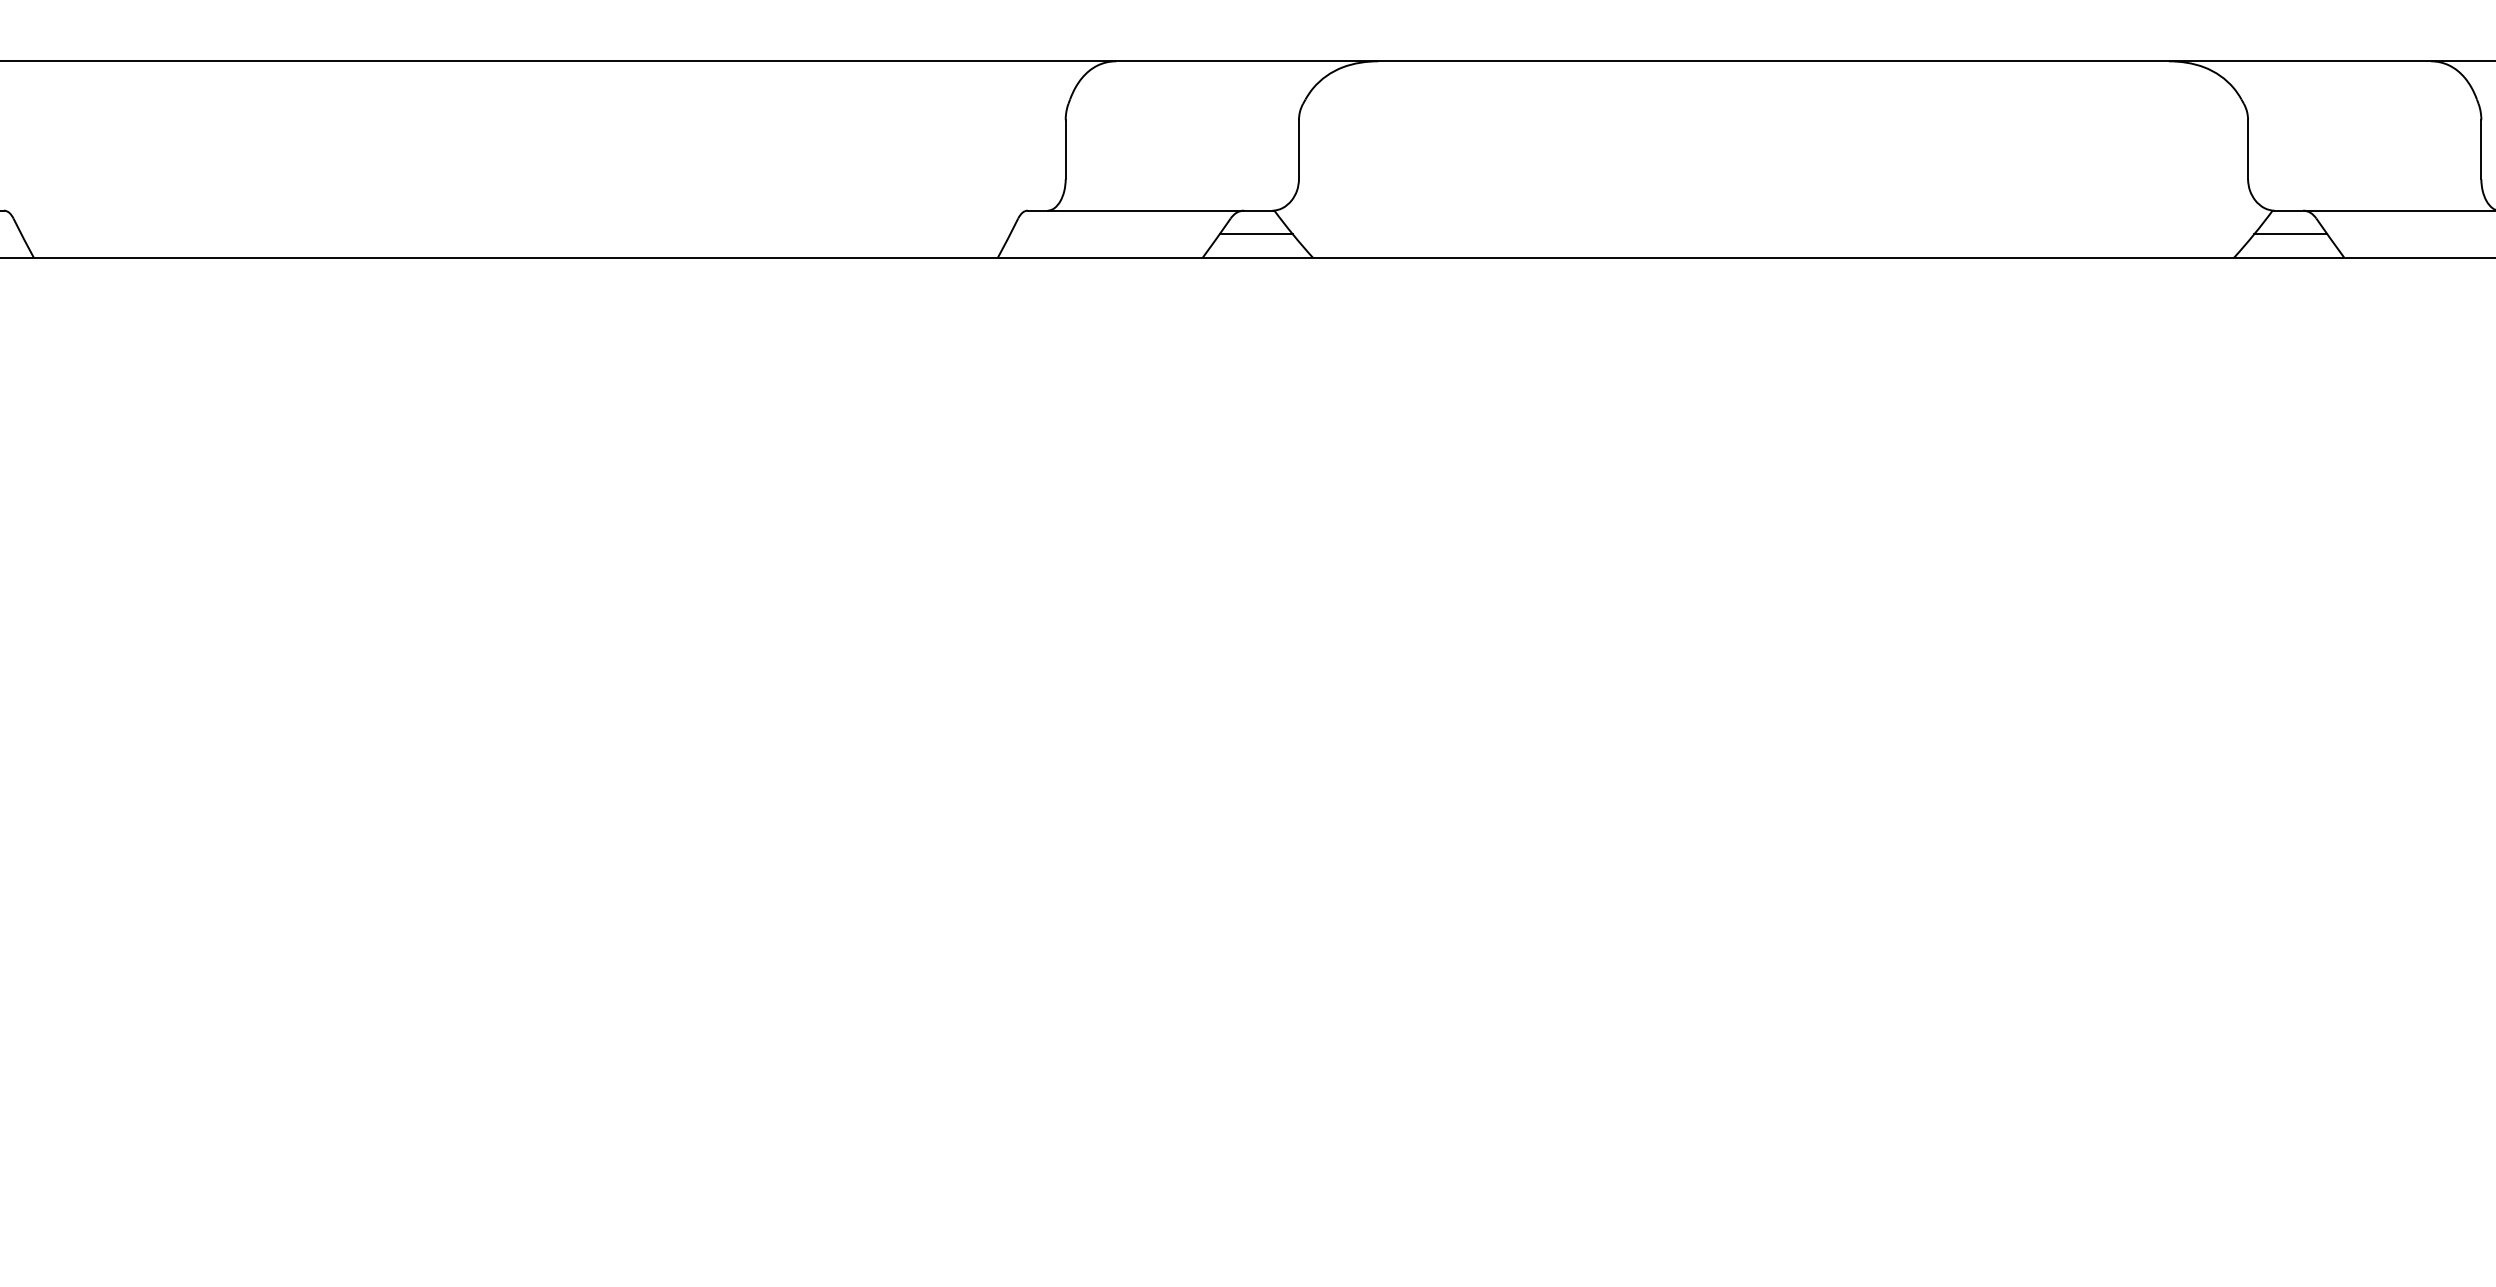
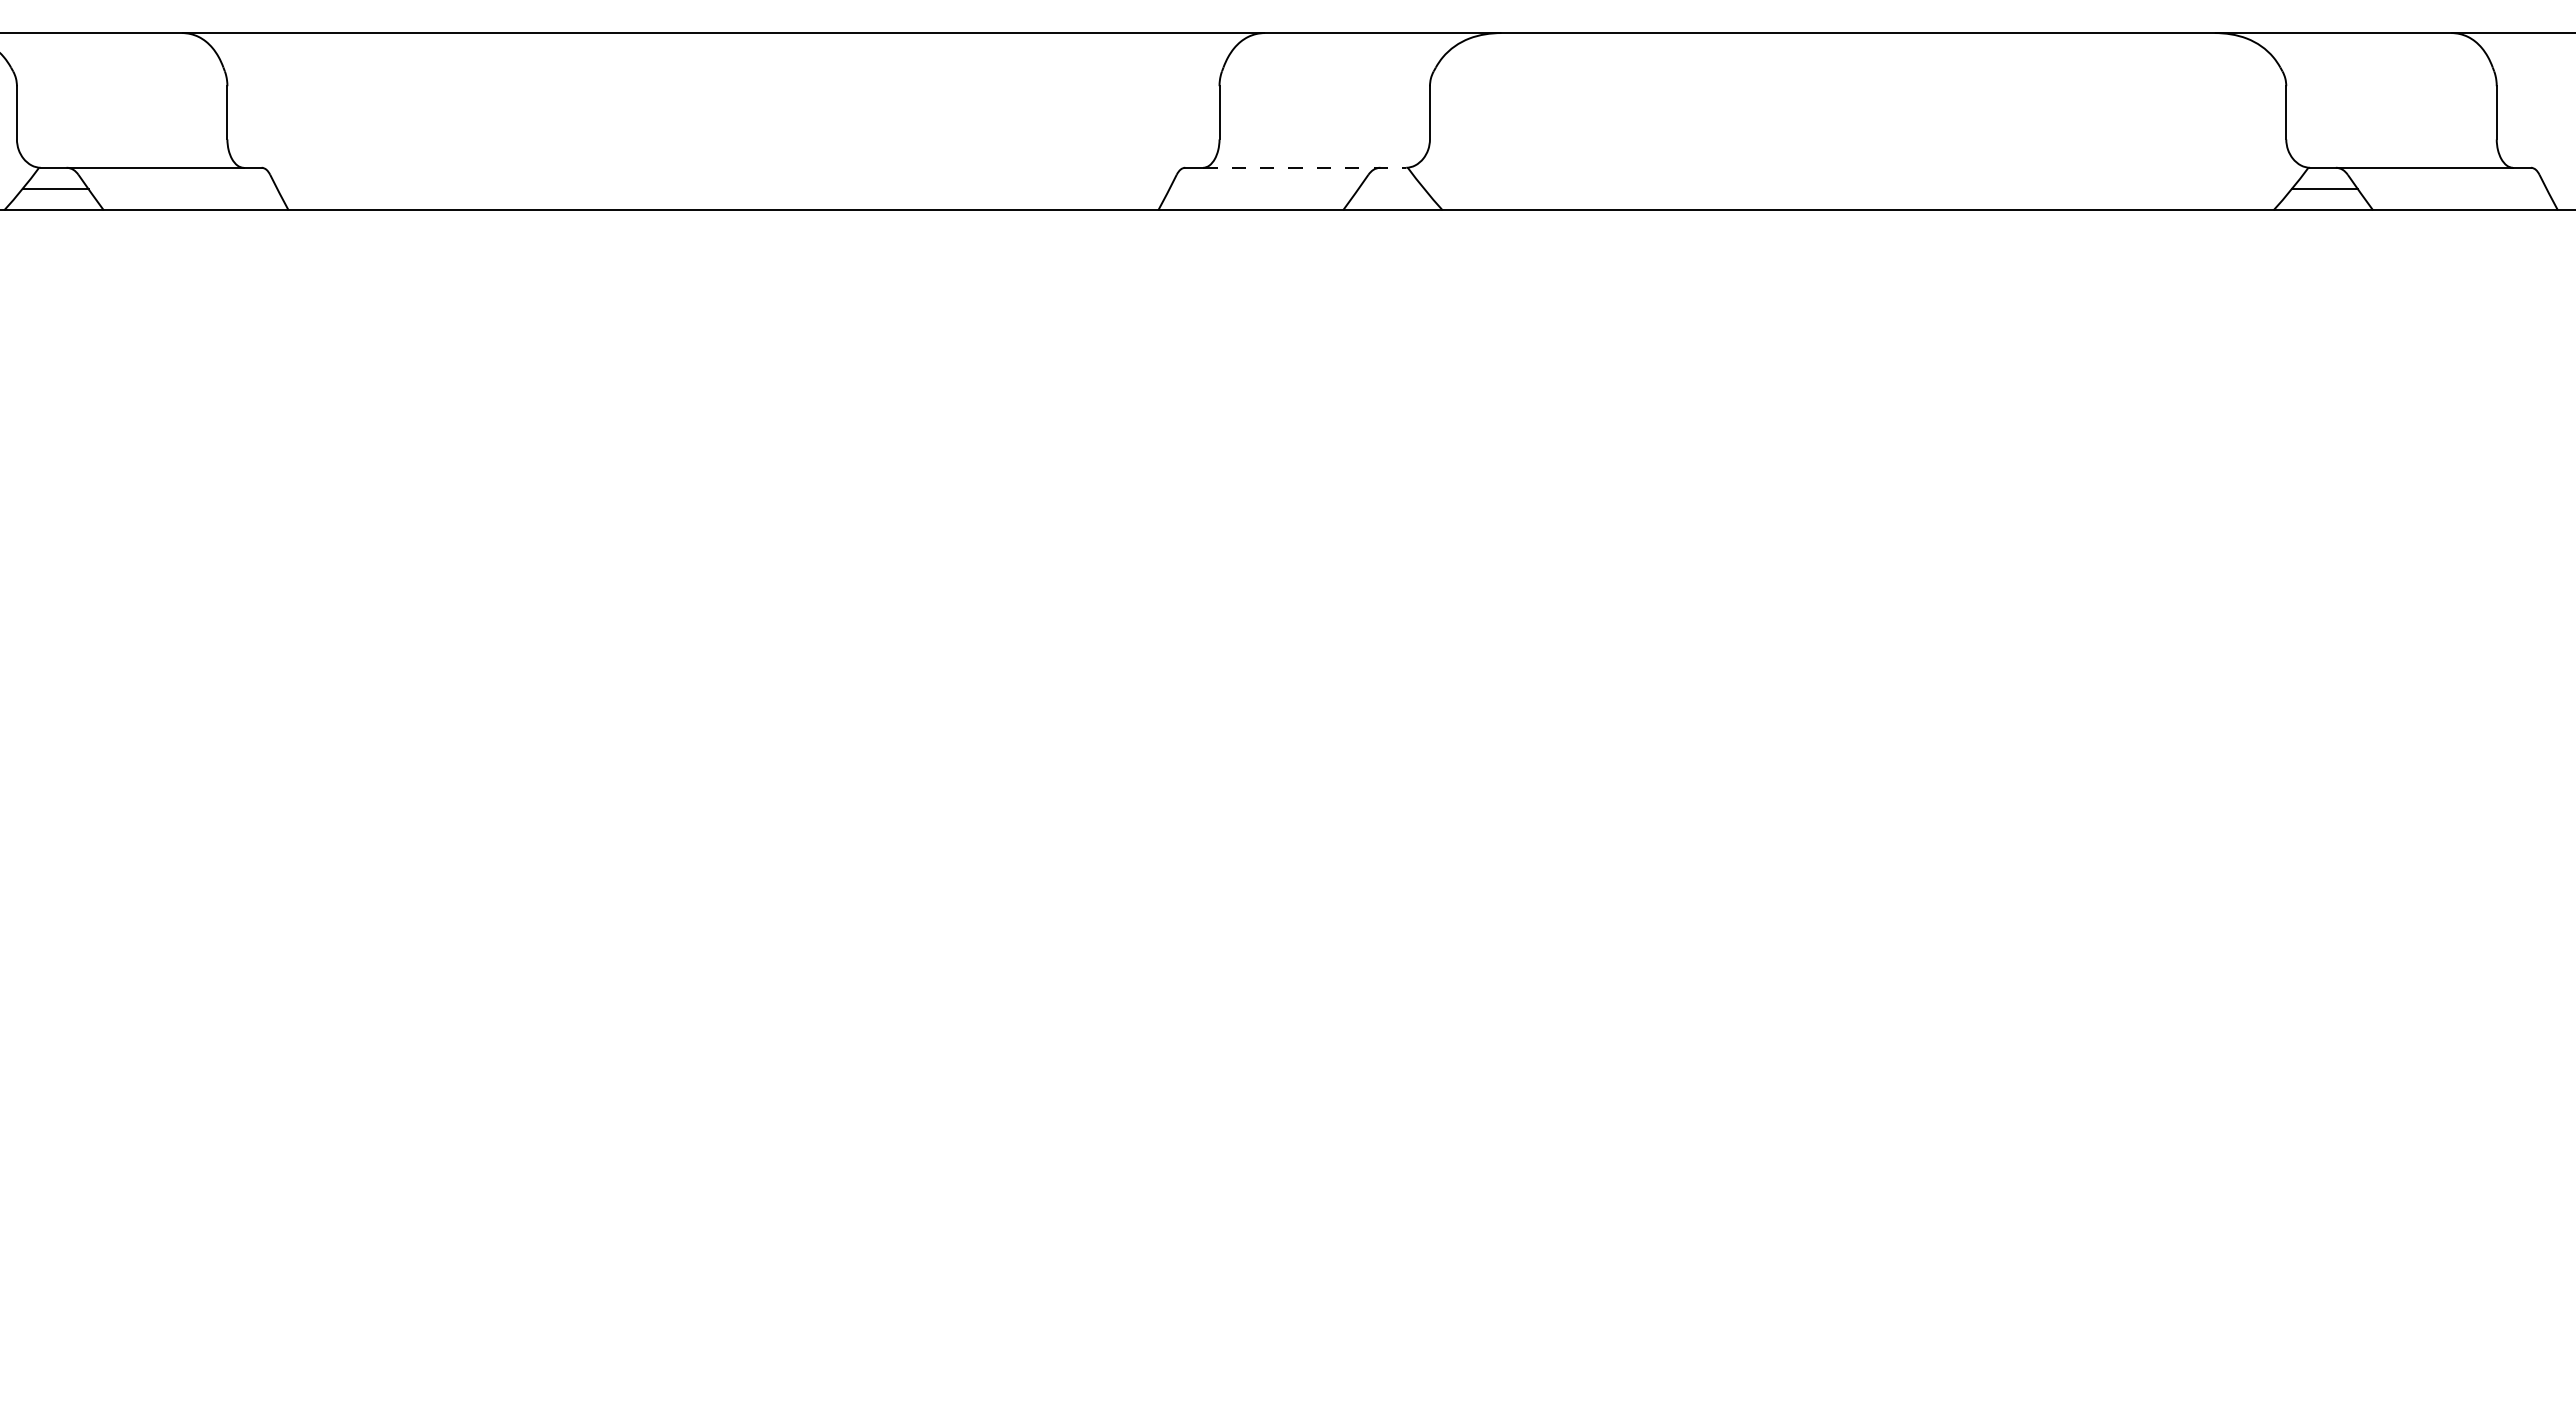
line: (1160, 210) -> (1305, 167), solid -> dashed
line: (1256, 234) -> (1391, 189), removed

